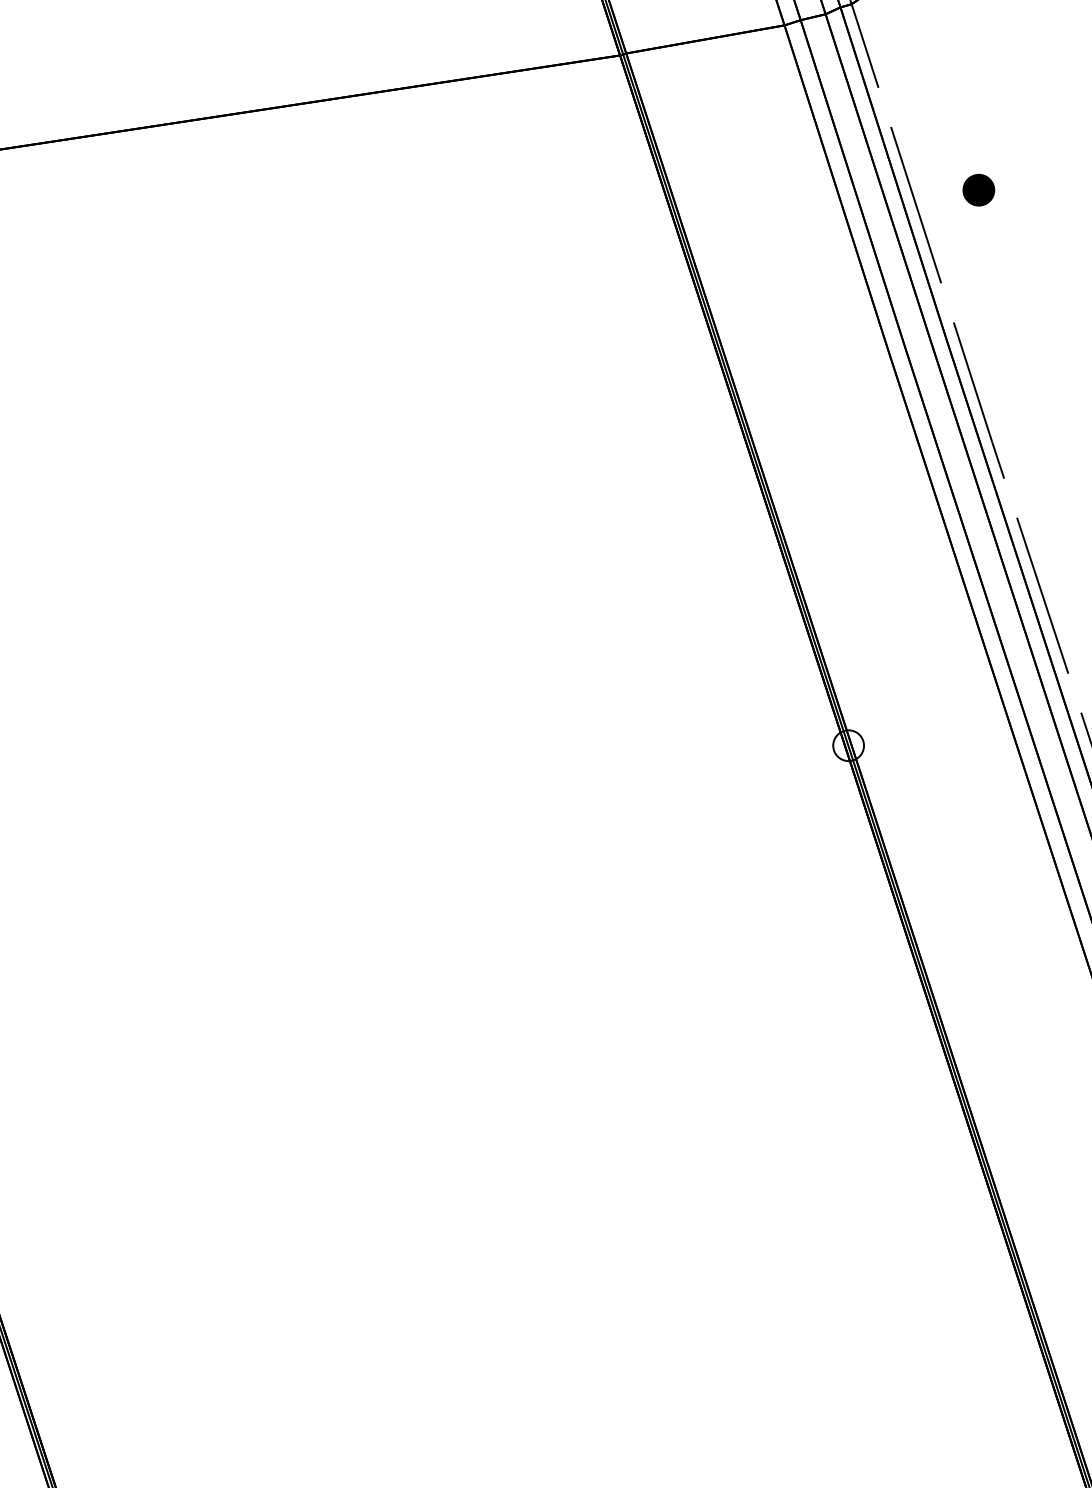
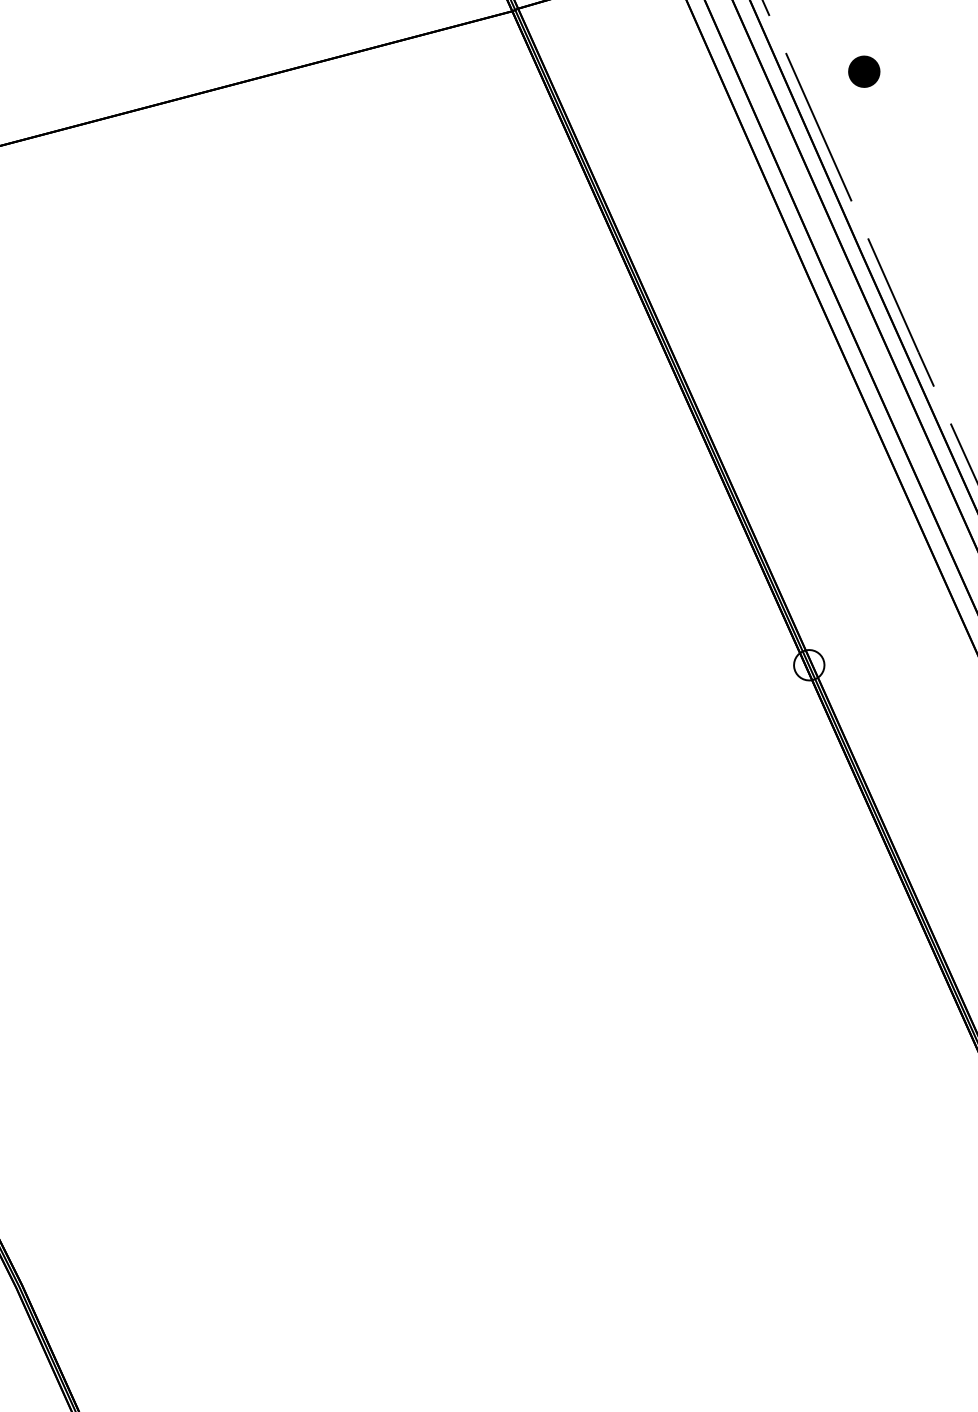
part: (978, 190) -> (863, 72), moved

